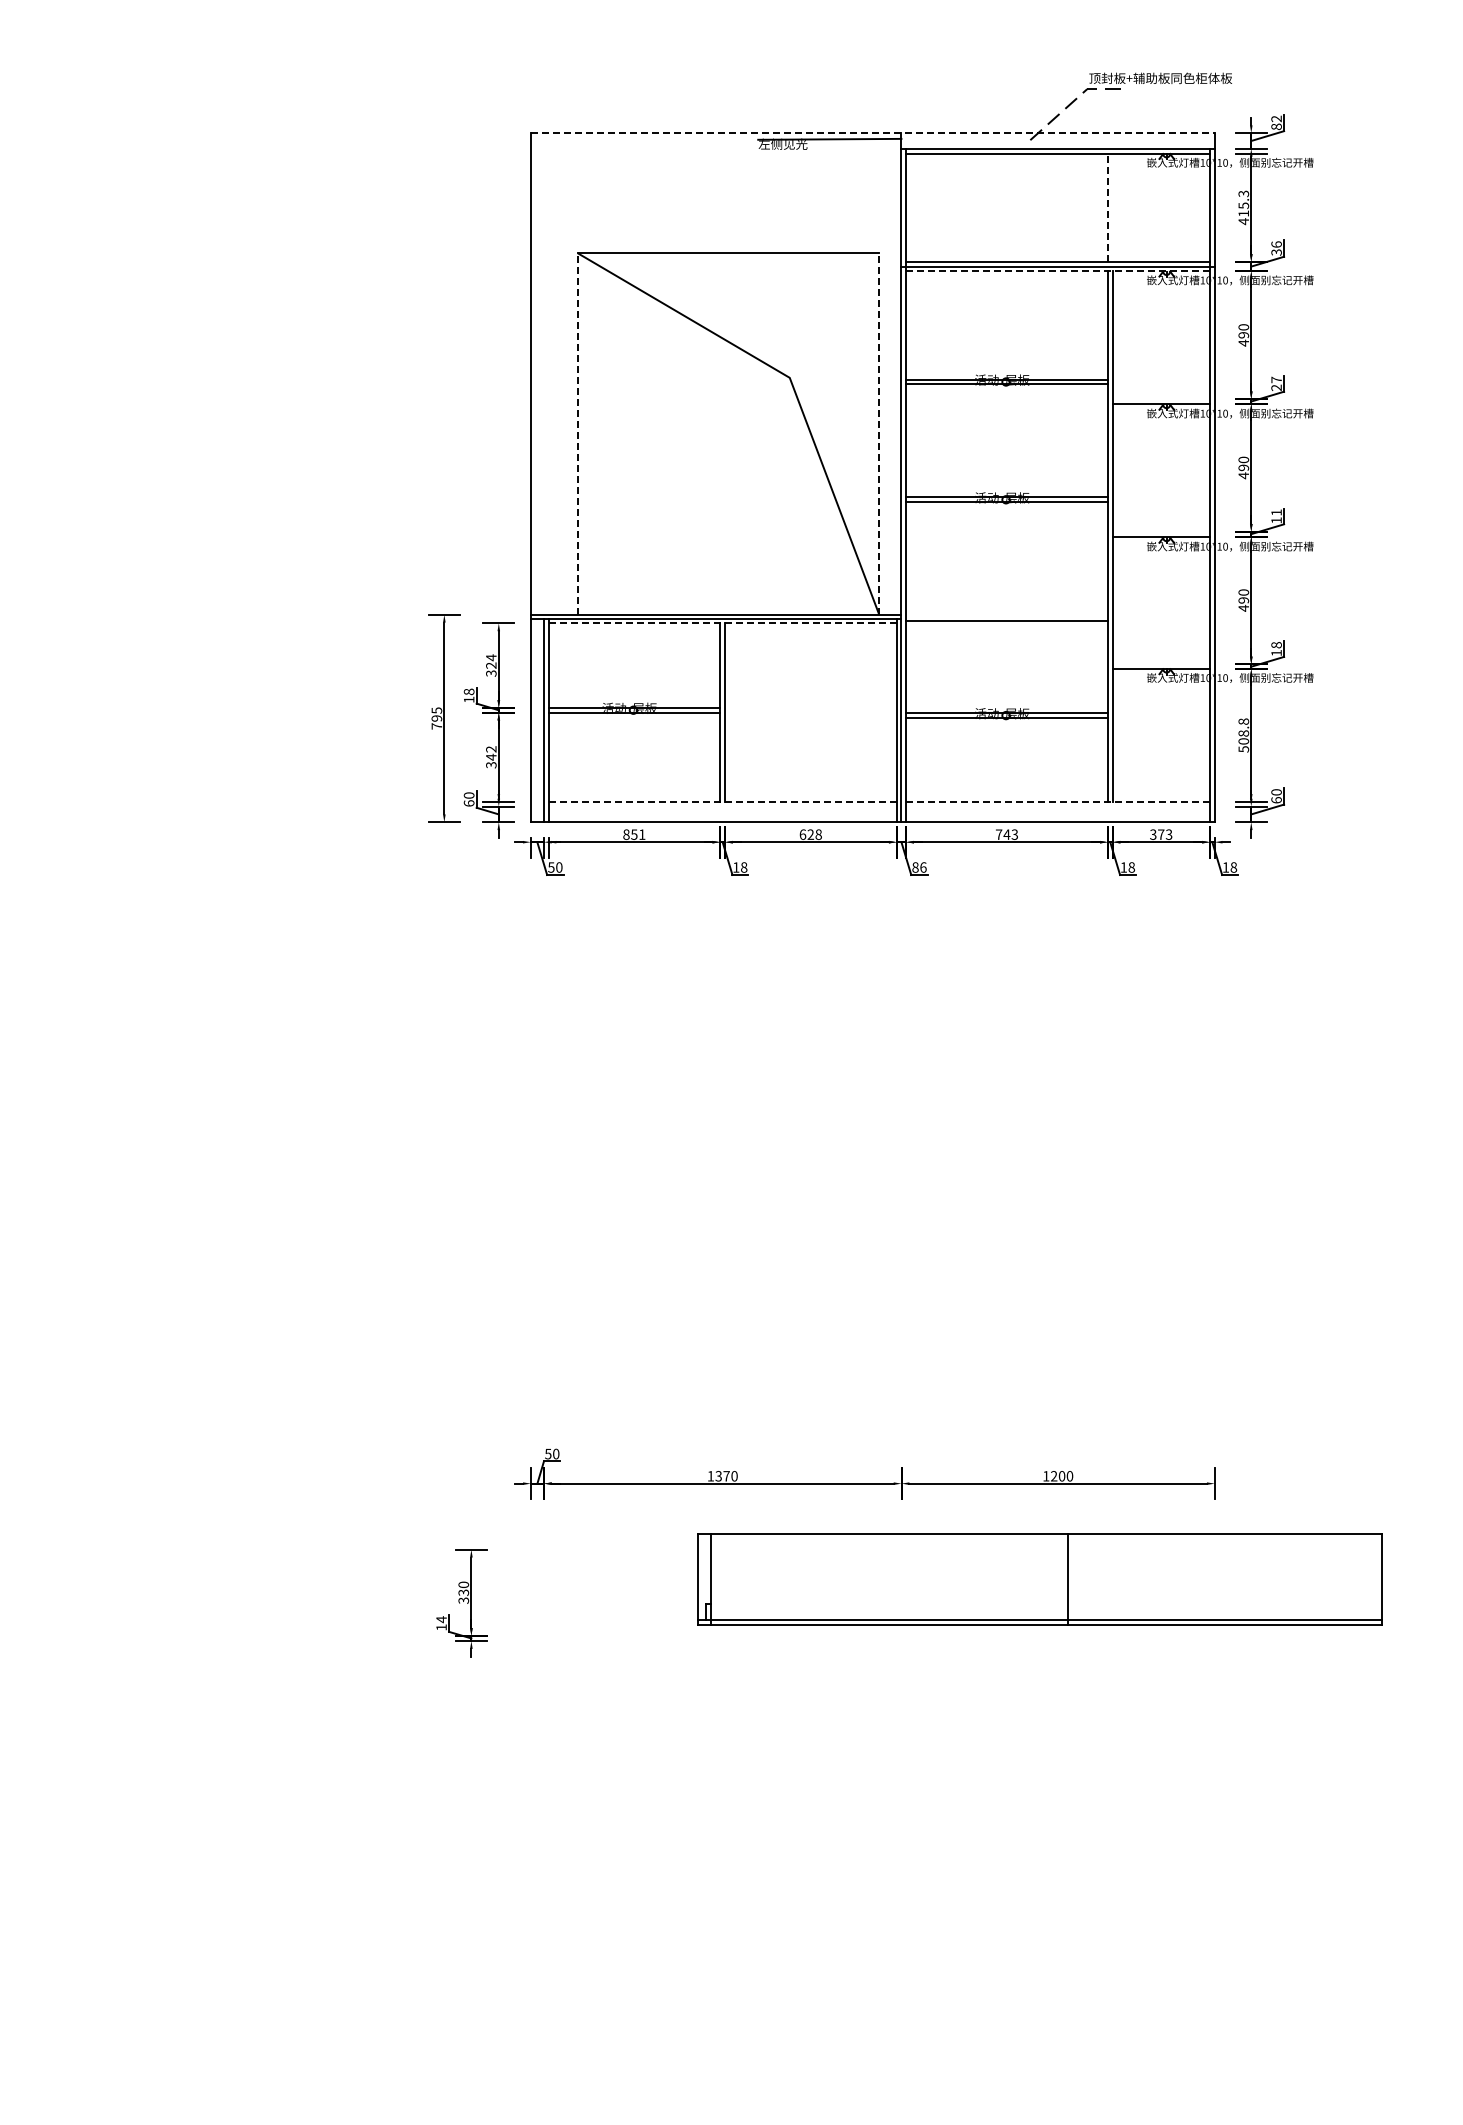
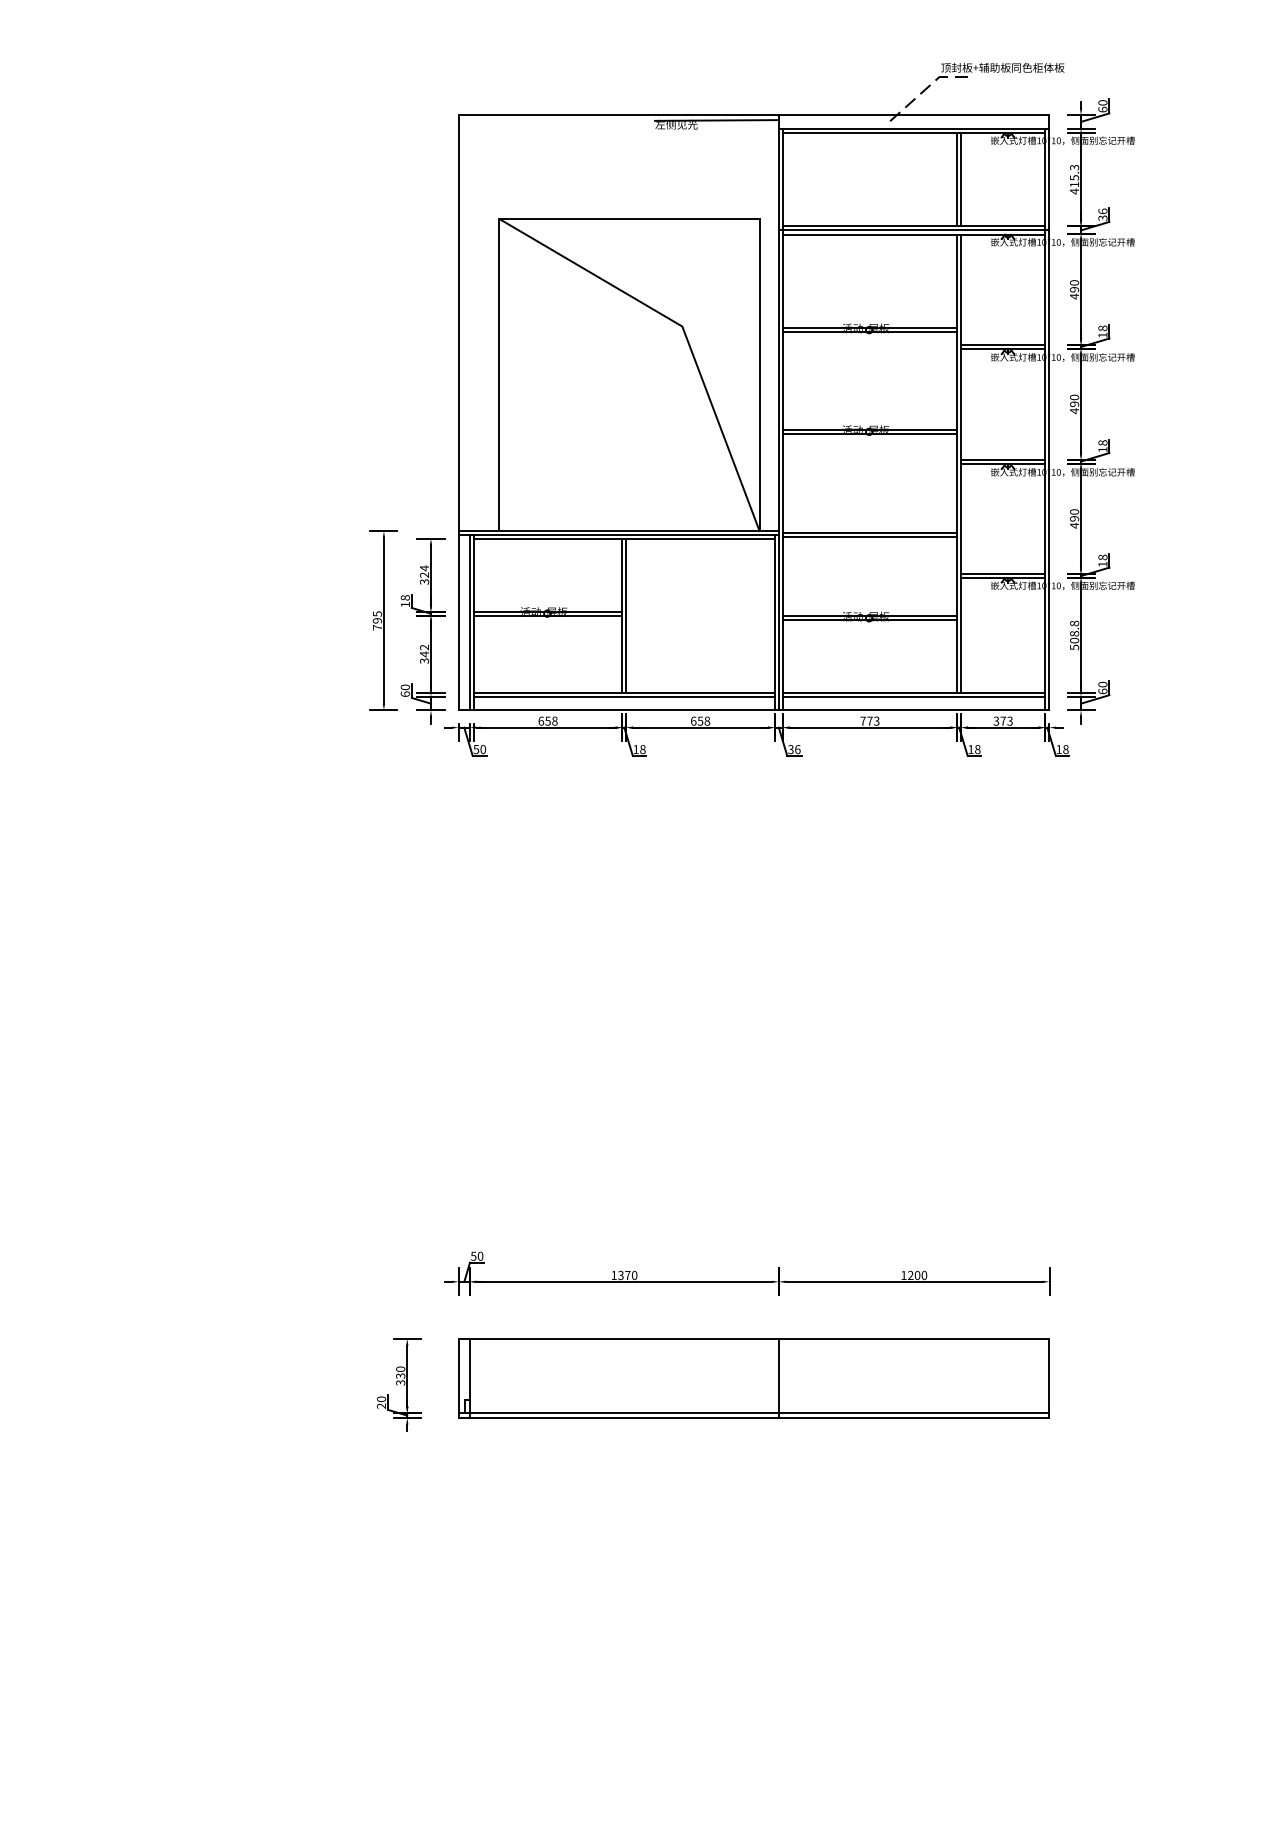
text: (1276, 122) -> (1102, 105), 82 -> 60
line: (872, 133) -> (753, 115), dashed -> solid
line: (1107, 207) -> (956, 179), dashed -> solid
line: (1112, 207) -> (961, 179), added
line: (1058, 271) -> (914, 234), dashed -> solid
text: (1276, 383) -> (1102, 331), 27 -> 18
line: (1160, 399) -> (1002, 345), added
line: (577, 434) -> (498, 375), dashed -> solid
line: (879, 434) -> (759, 375), dashed -> solid
text: (1276, 512) -> (1102, 442), 11 -> 18
line: (1160, 531) -> (1002, 459), added
line: (1006, 616) -> (869, 532), added
line: (723, 623) -> (625, 538), dashed -> solid
line: (1160, 664) -> (1002, 574), added
line: (723, 801) -> (625, 692), dashed -> solid
line: (1058, 801) -> (914, 692), dashed -> solid
line: (722, 806) -> (624, 696), added
line: (1057, 806) -> (913, 696), added
text: (634, 834) -> (548, 721), 851 -> 658
text: (810, 834) -> (700, 721), 628 -> 658
text: (1006, 834) -> (869, 721), 743 -> 773
text: (915, 867) -> (790, 749), 86 -> 36
part: (1039, 1579) -> (753, 1378), moved
text: (441, 1623) -> (381, 1402), 14 -> 20

